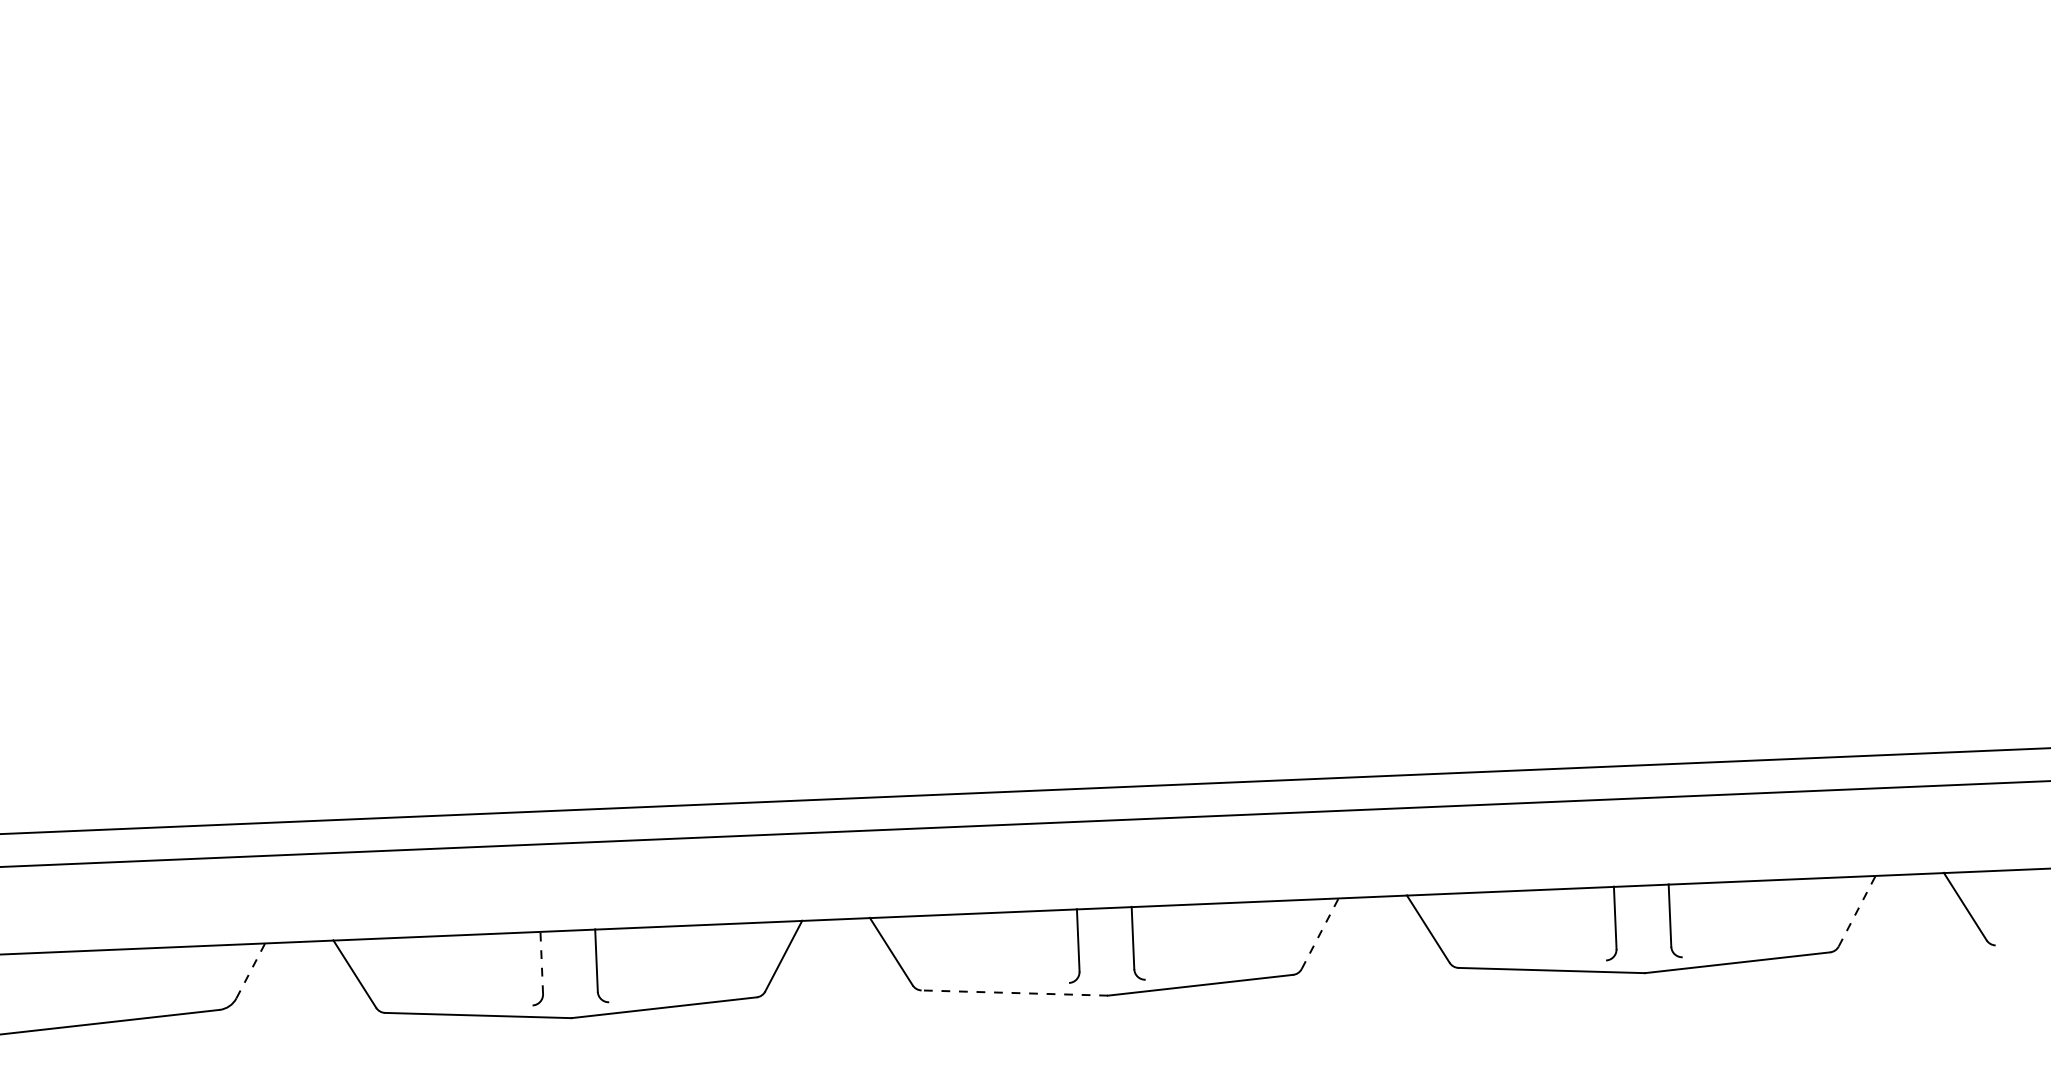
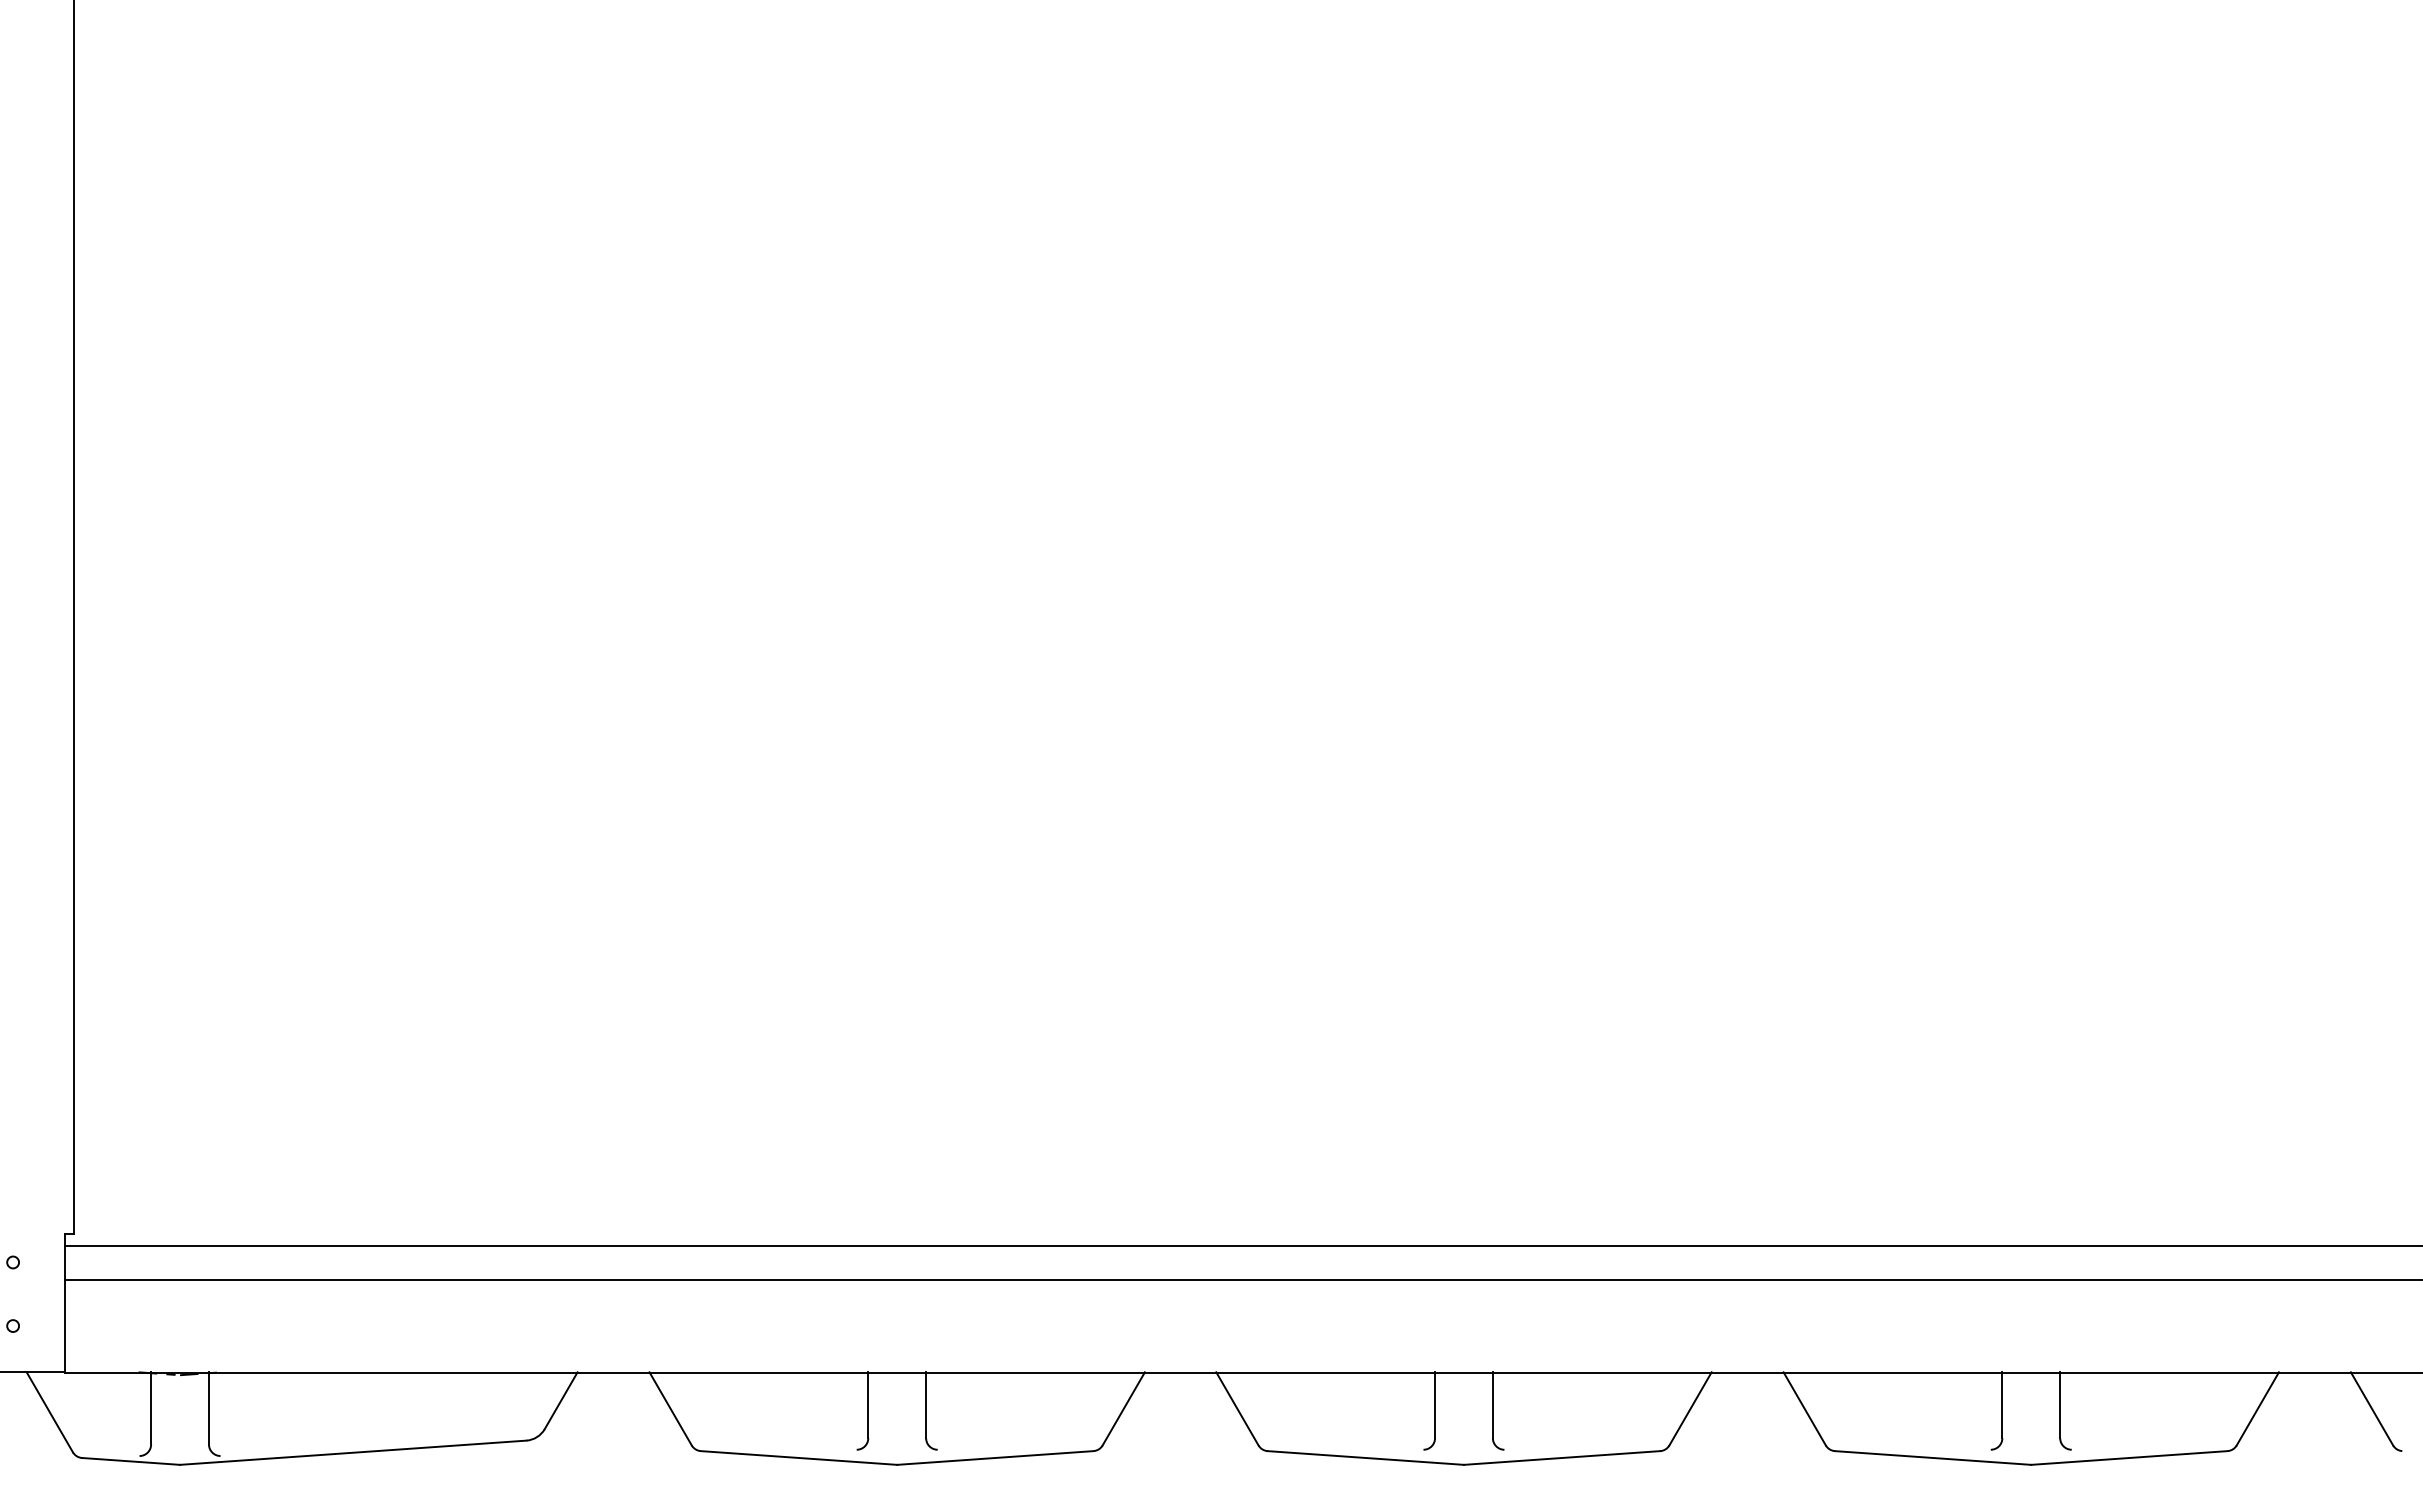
line: (1857, 910) -> (2258, 1408), dashed -> solid
line: (1320, 933) -> (1690, 1408), dashed -> solid
line: (541, 963) -> (868, 1405), dashed -> solid
line: (251, 970) -> (561, 1400), dashed -> solid
line: (1014, 992) -> (1365, 1457), dashed -> solid

